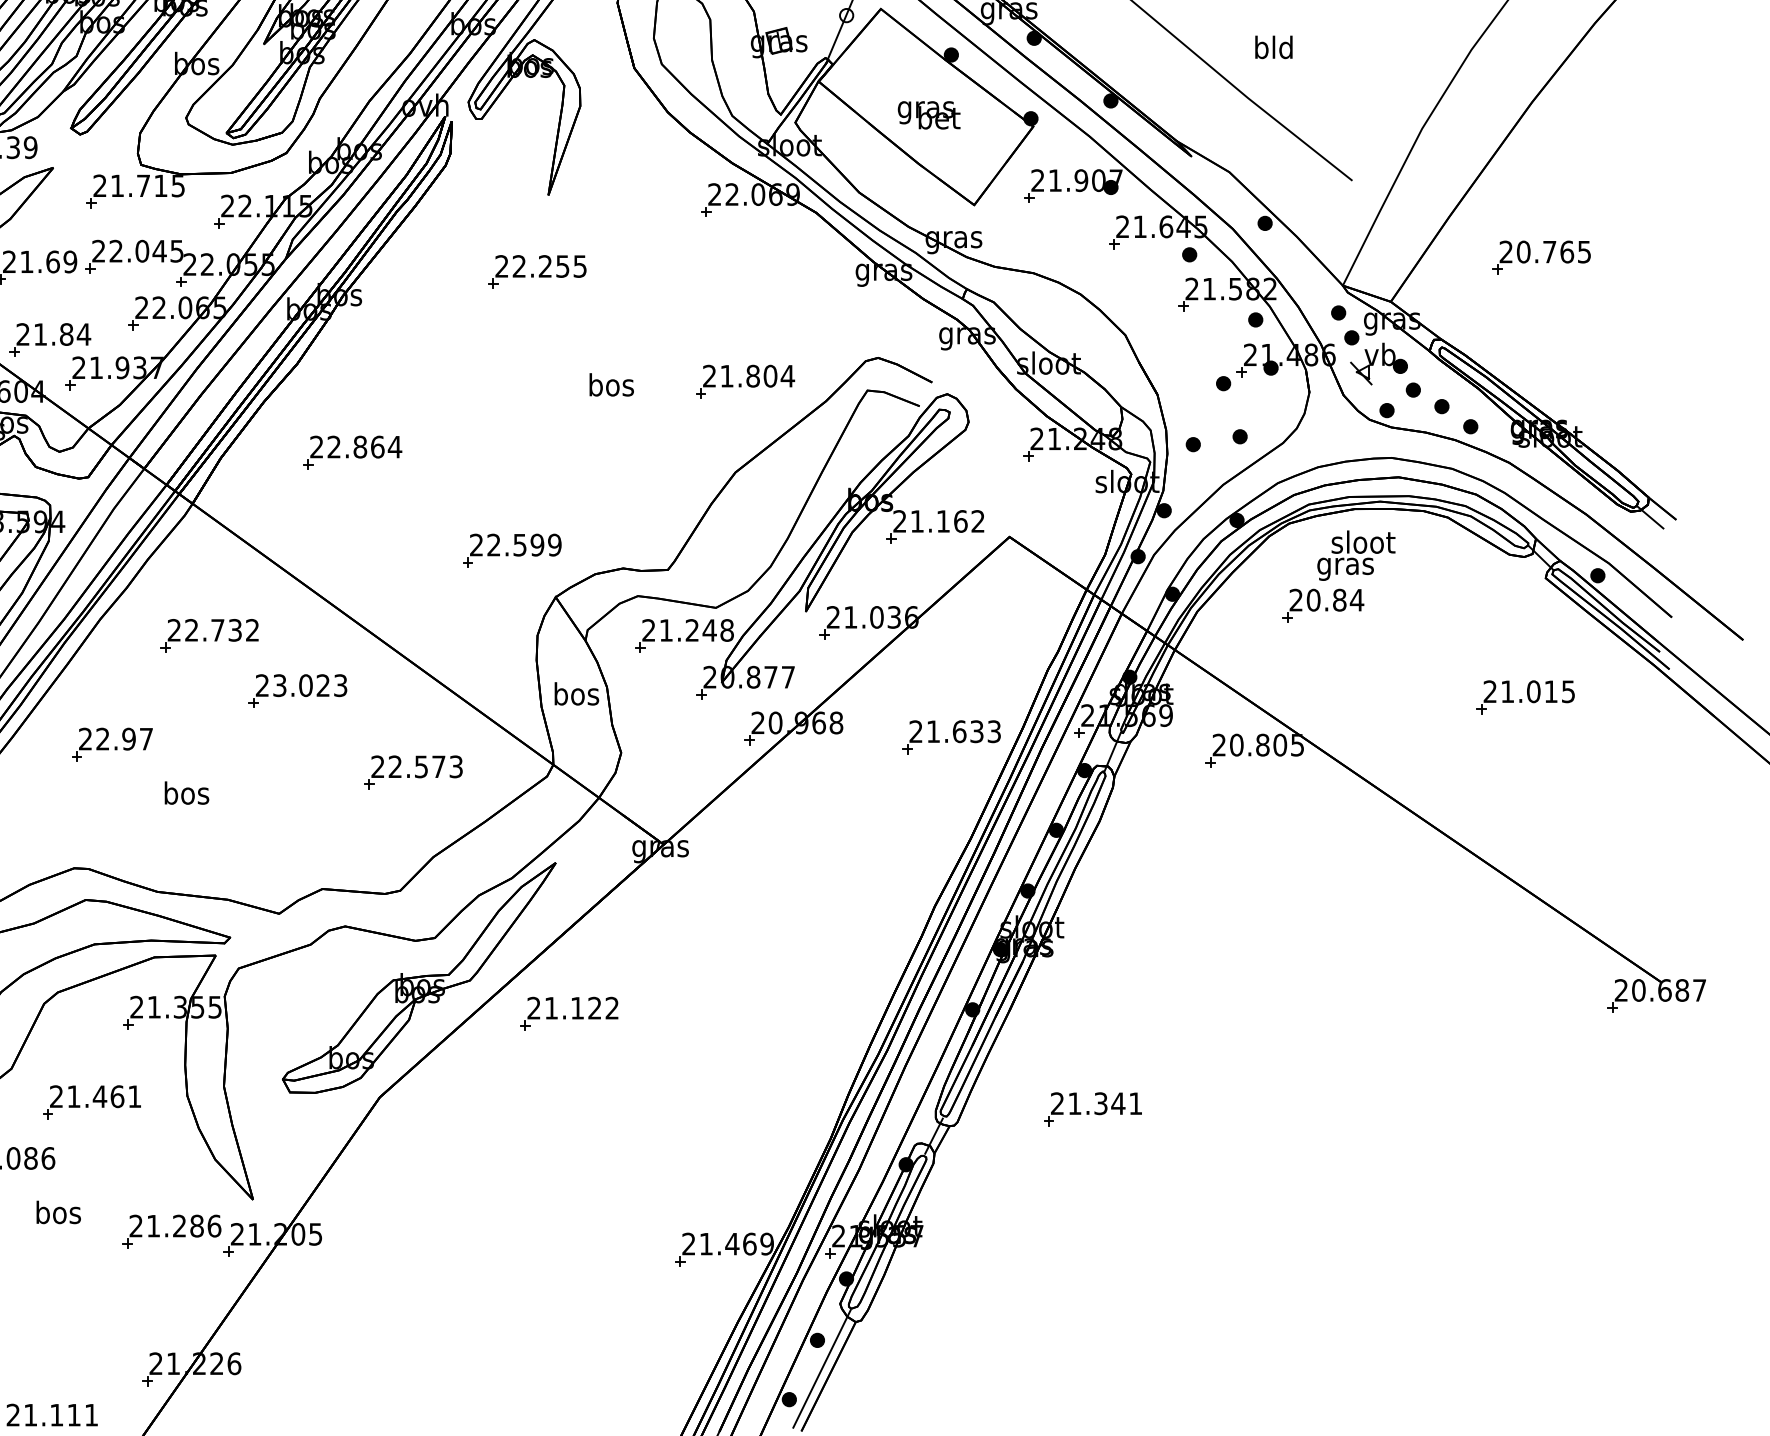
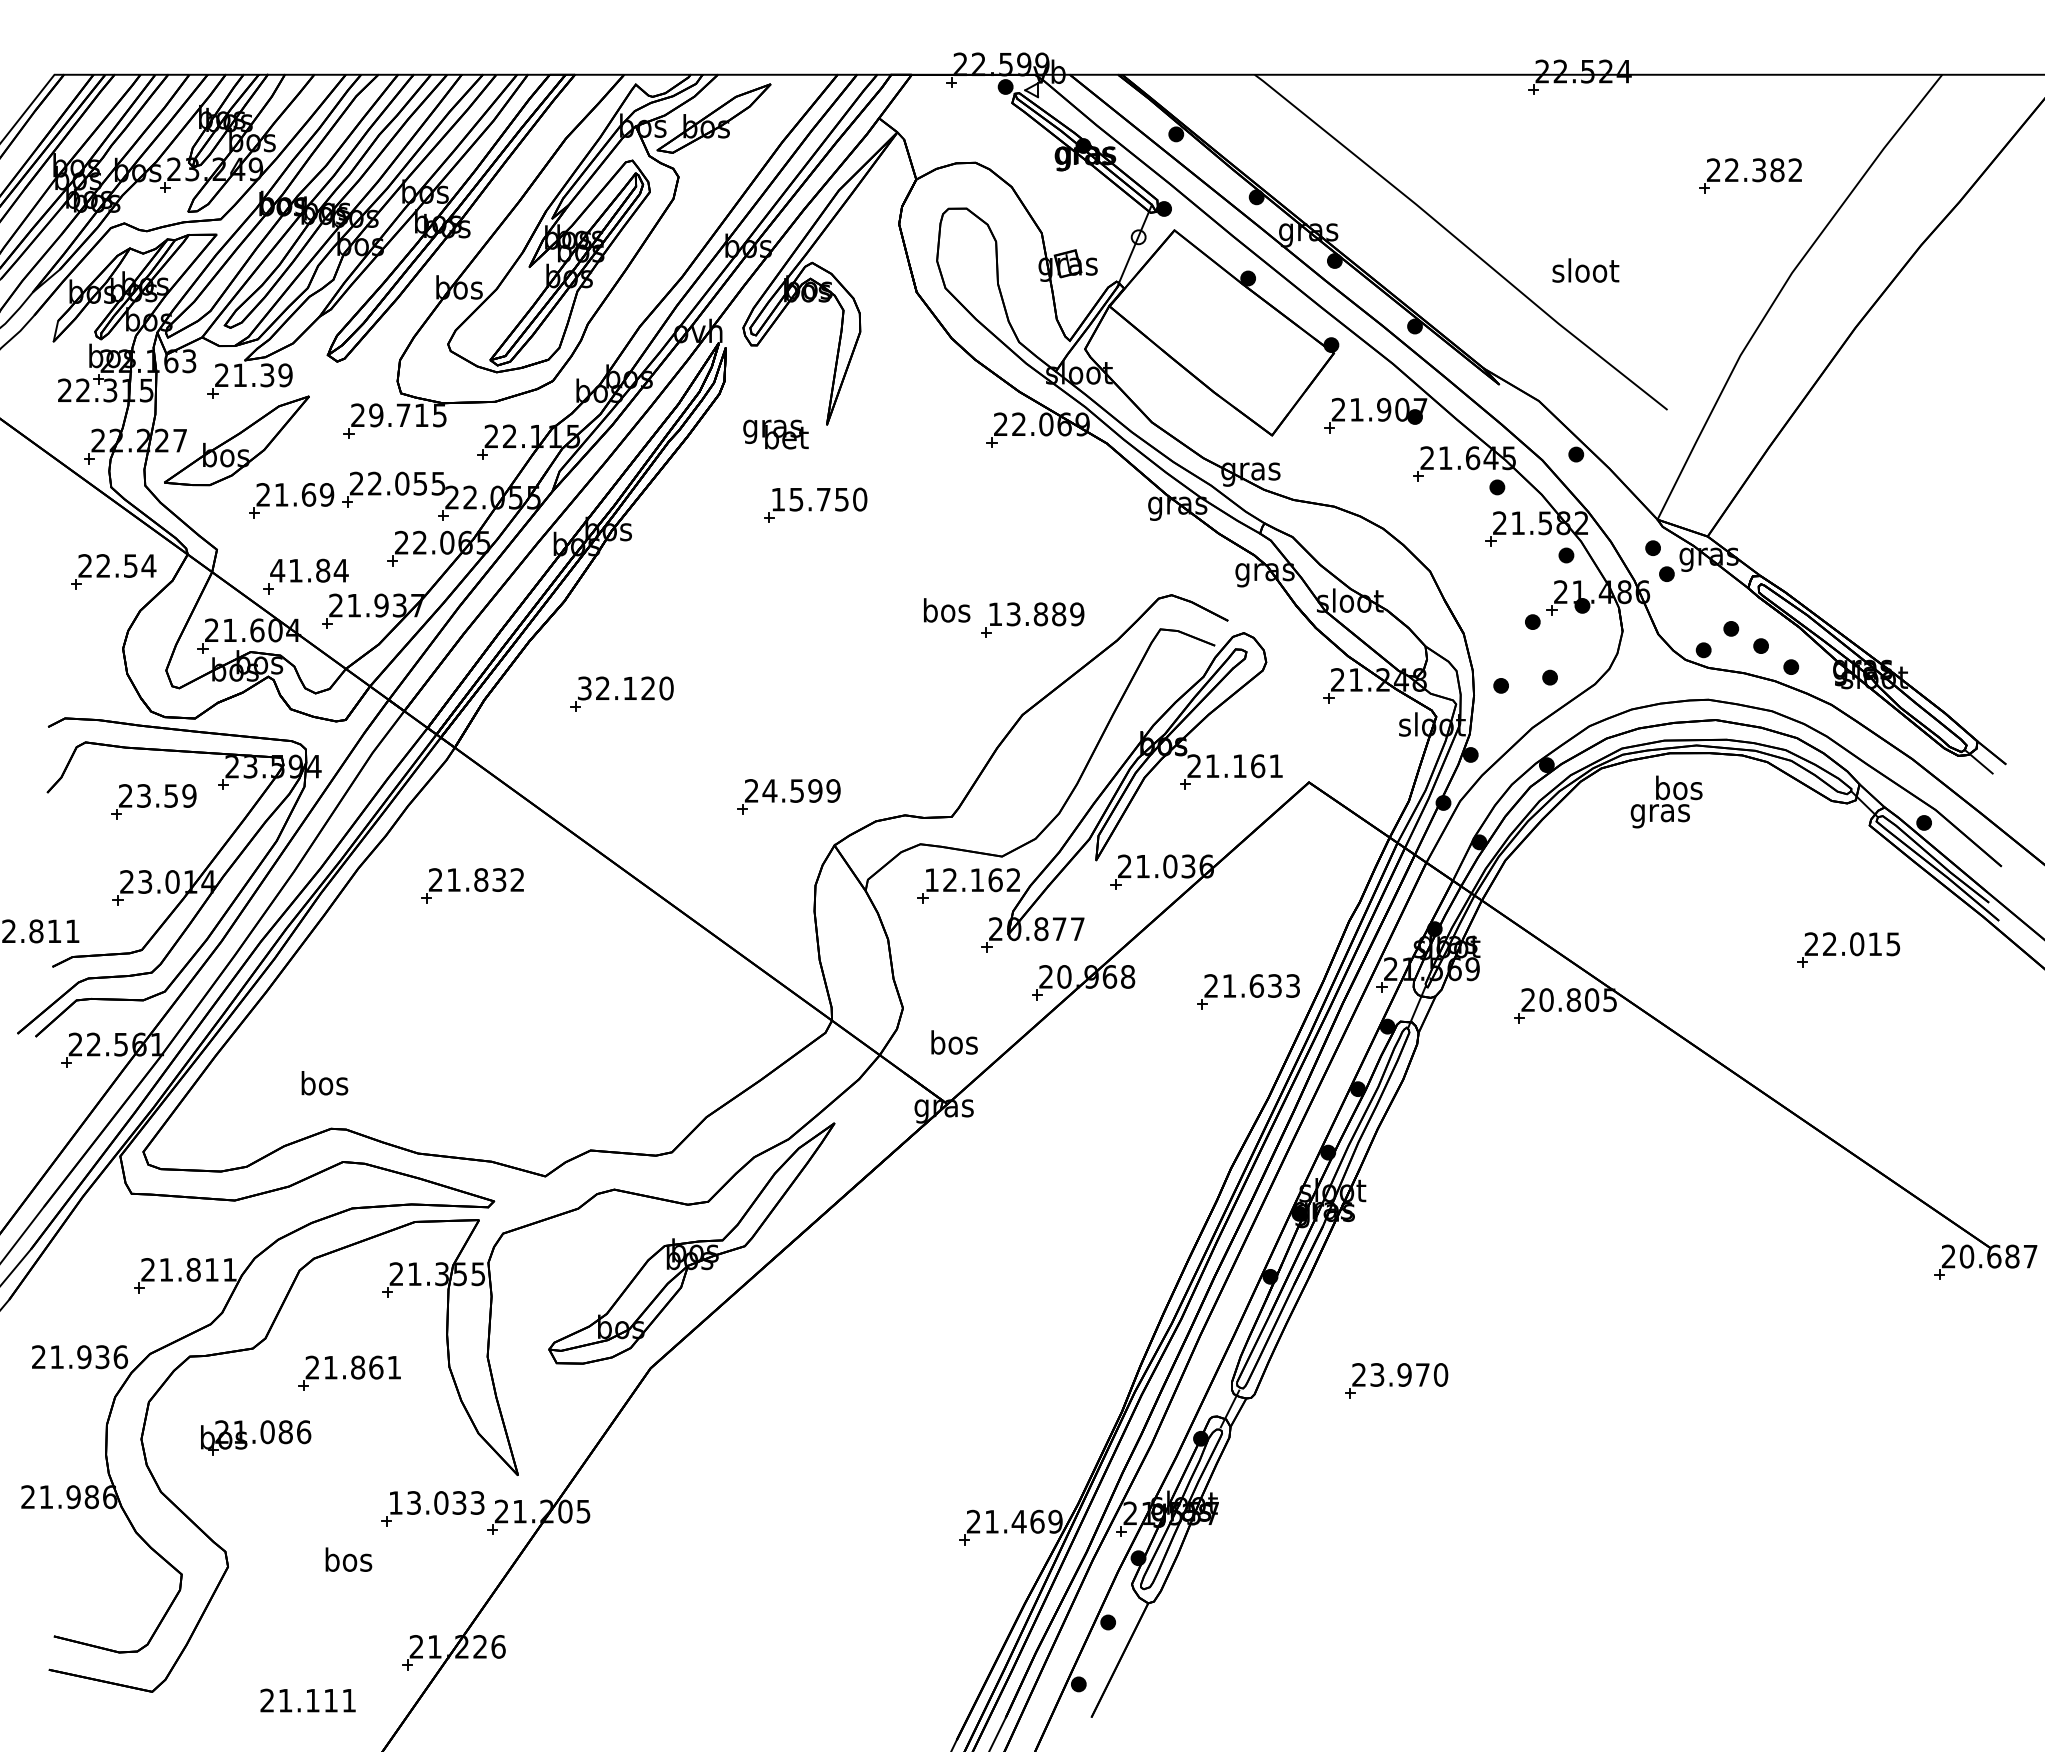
text: (1273, 47) -> (1585, 270), bld -> sloot
text: (928, 115) -> (775, 434), moved
text: (117, 186) -> (376, 415), 21.715 -> 29.715
text: (158, 251) -> (419, 483), 22.045 -> 22.055
part: (1541, 256) -> (1865, 489), removed
text: (541, 266) -> (819, 499), 22.255 -> 15.750
text: (23, 334) -> (277, 570), 21.84 -> 41.84
part: (1379, 363) -> (1695, 601), removed
text: (748, 376) -> (1036, 614), 21.804 -> 13.889
text: (612, 384) -> (947, 610), moved
text: (355, 447) -> (625, 688), 22.864 -> 32.120
text: (977, 520) -> (1275, 765), 21.162 -> 21.161
text: (1362, 541) -> (1678, 787), sloot -> bos
text: (493, 544) -> (769, 790), 22.599 -> 24.599
part: (1322, 604) -> (1636, 853), removed
text: (204, 629) -> (467, 879), 22.732 -> 21.832
text: (687, 630) -> (972, 880), 21.248 -> 12.162
part: (297, 691) -> (564, 943), removed
text: (1507, 691) -> (1829, 943), 21.015 -> 22.015
text: (576, 693) -> (954, 1042), moved
part: (111, 744) -> (370, 999), removed
part: (413, 772) -> (685, 1028), removed
text: (186, 793) -> (324, 1083), moved
part: (569, 1013) -> (848, 1280), removed
text: (99, 1096) -> (357, 1367), 21.461 -> 21.861
text: (1105, 1103) -> (1409, 1374), 21.341 -> 23.970
text: (58, 1212) -> (348, 1559), moved
text: (175, 1225) -> (436, 1502), 21.286 -> 13.033
line: (821, 1368) -> (1112, 1651), removed

